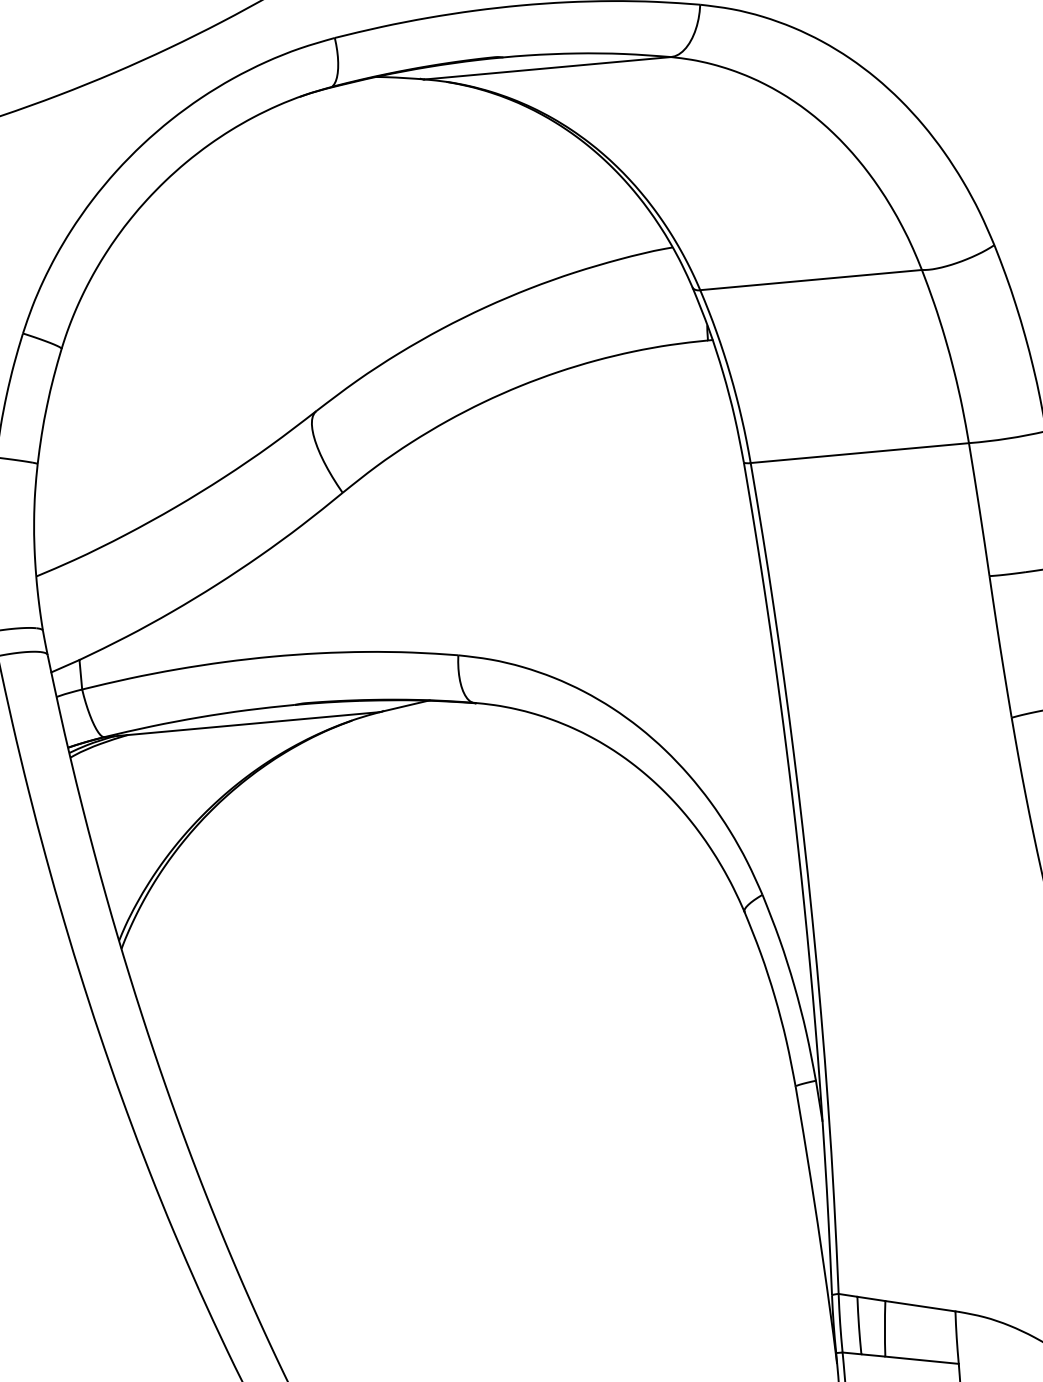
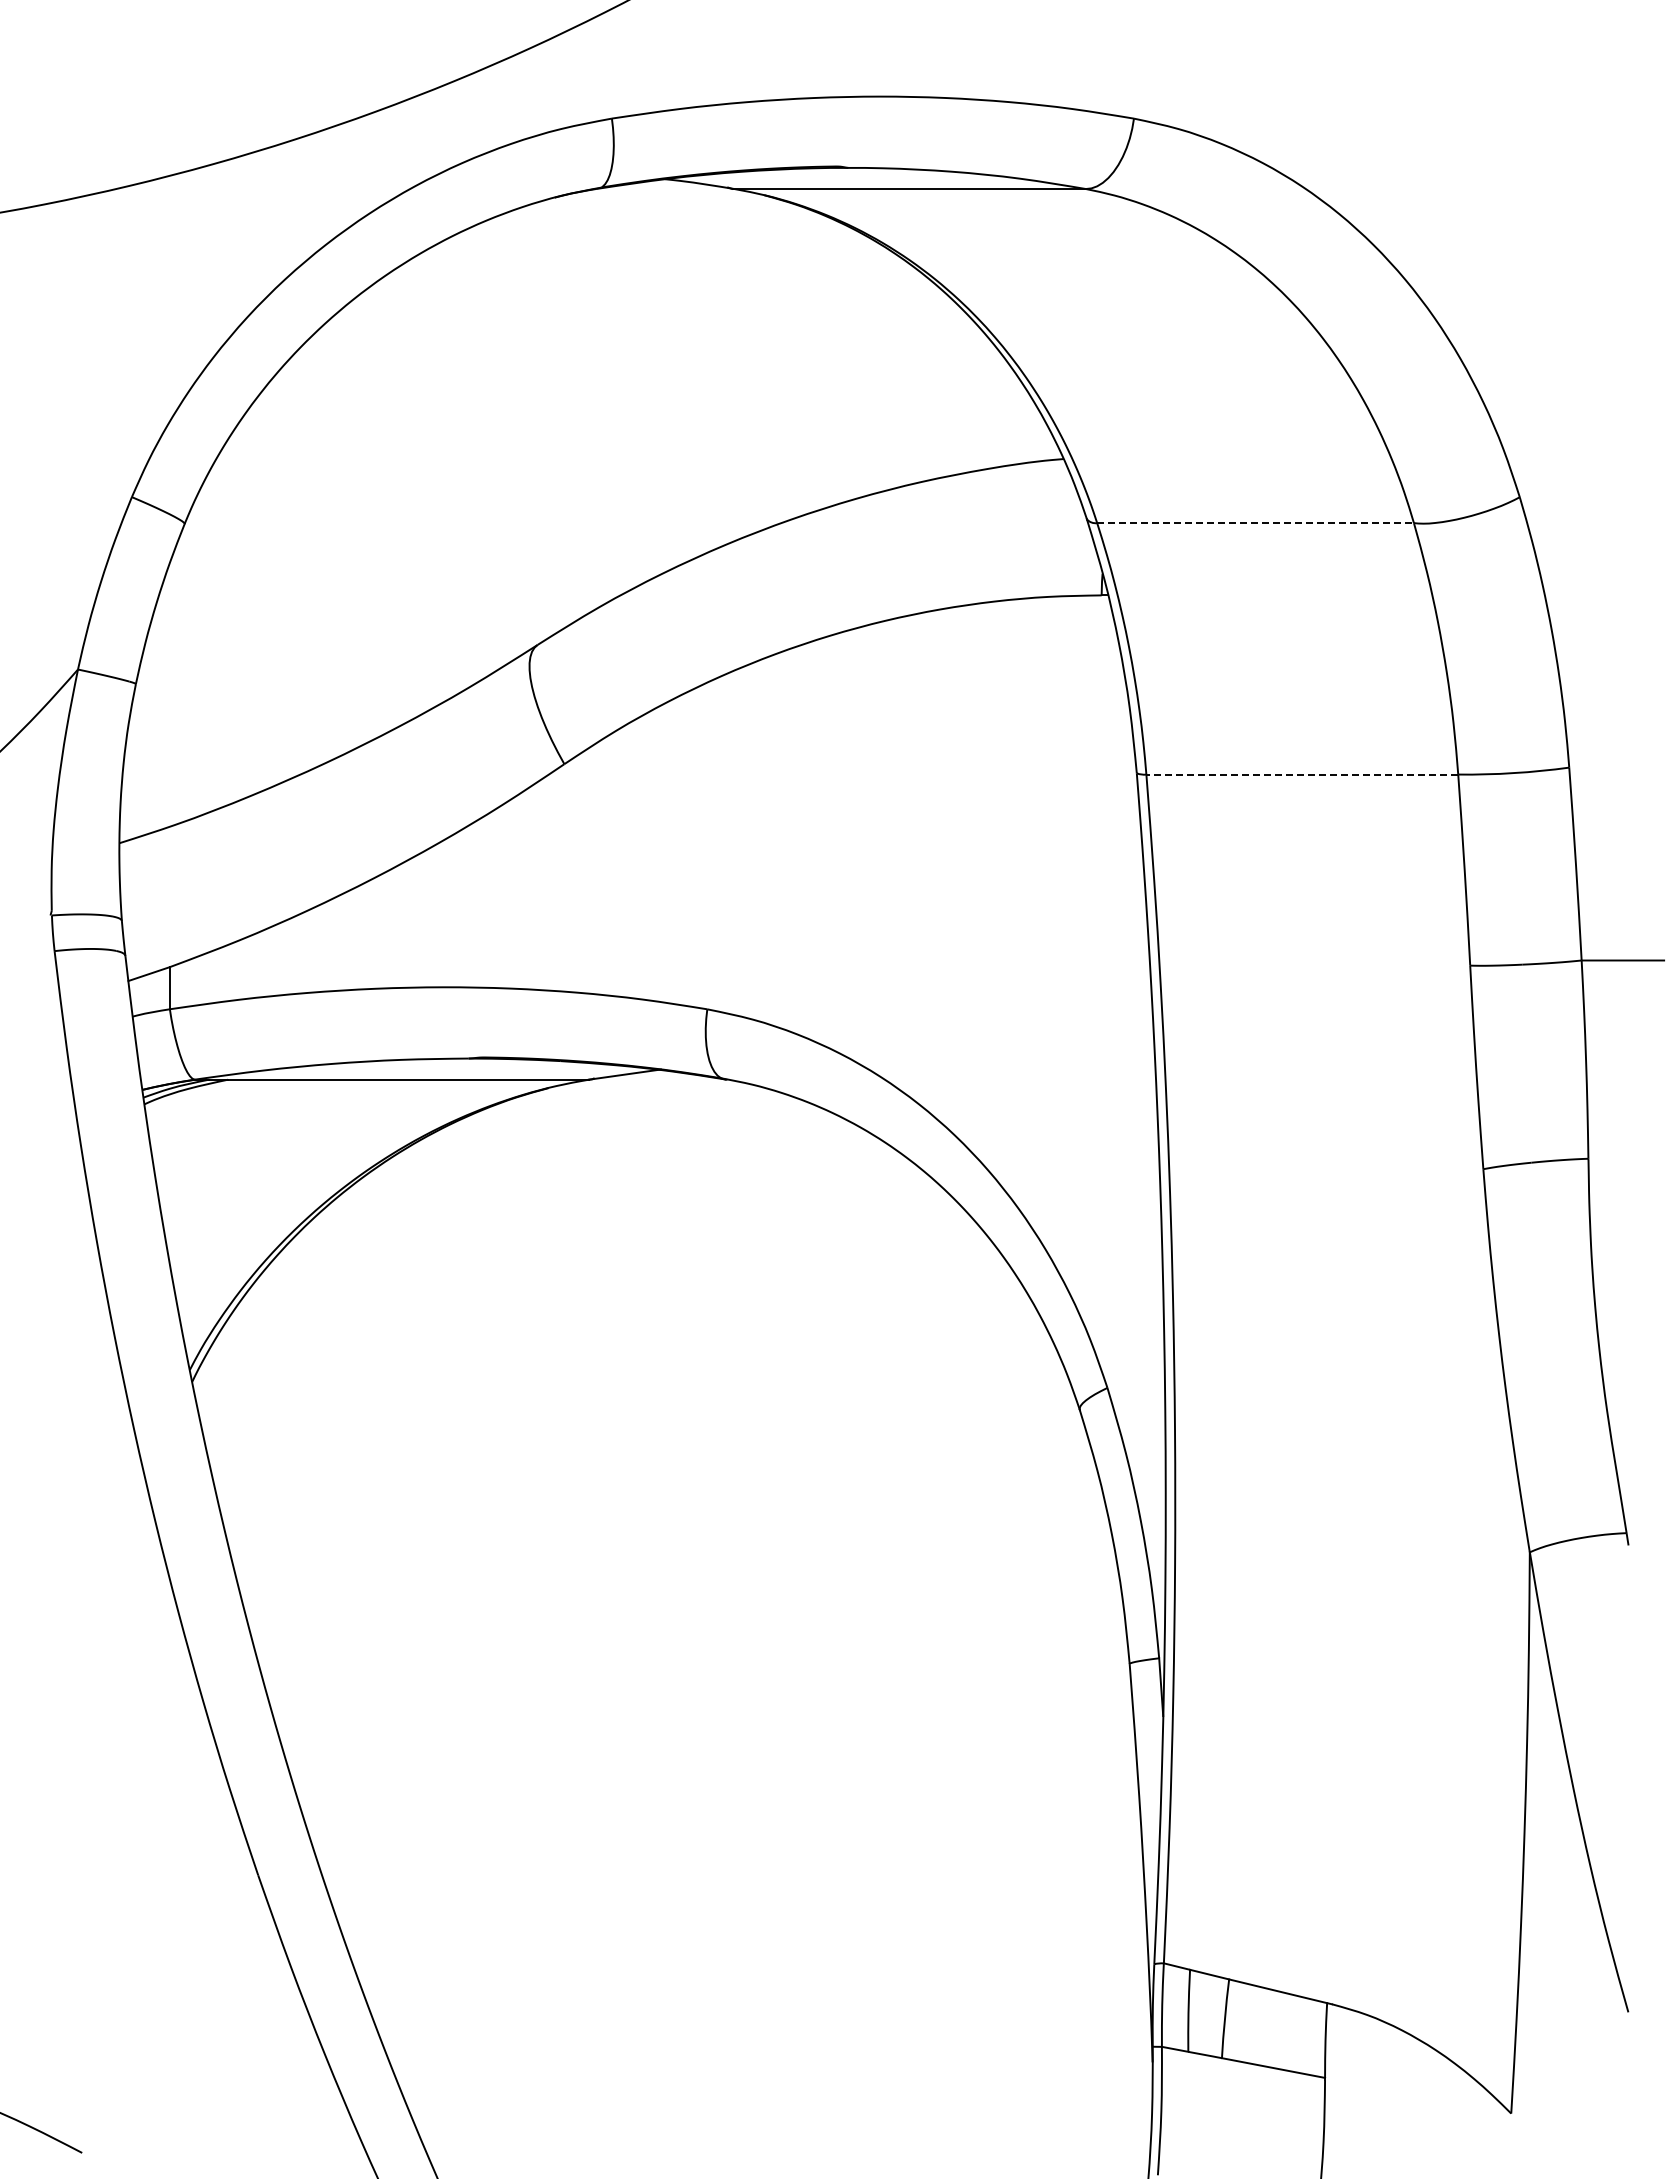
line: (811, 280) -> (1256, 523), solid -> dashed
line: (859, 453) -> (1302, 774), solid -> dashed

